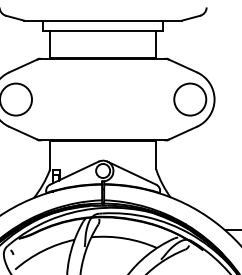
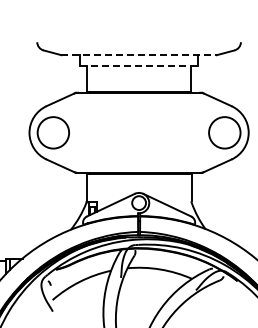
line: (103, 20) -> (139, 55), solid -> dashed
line: (103, 31) -> (139, 65), solid -> dashed

